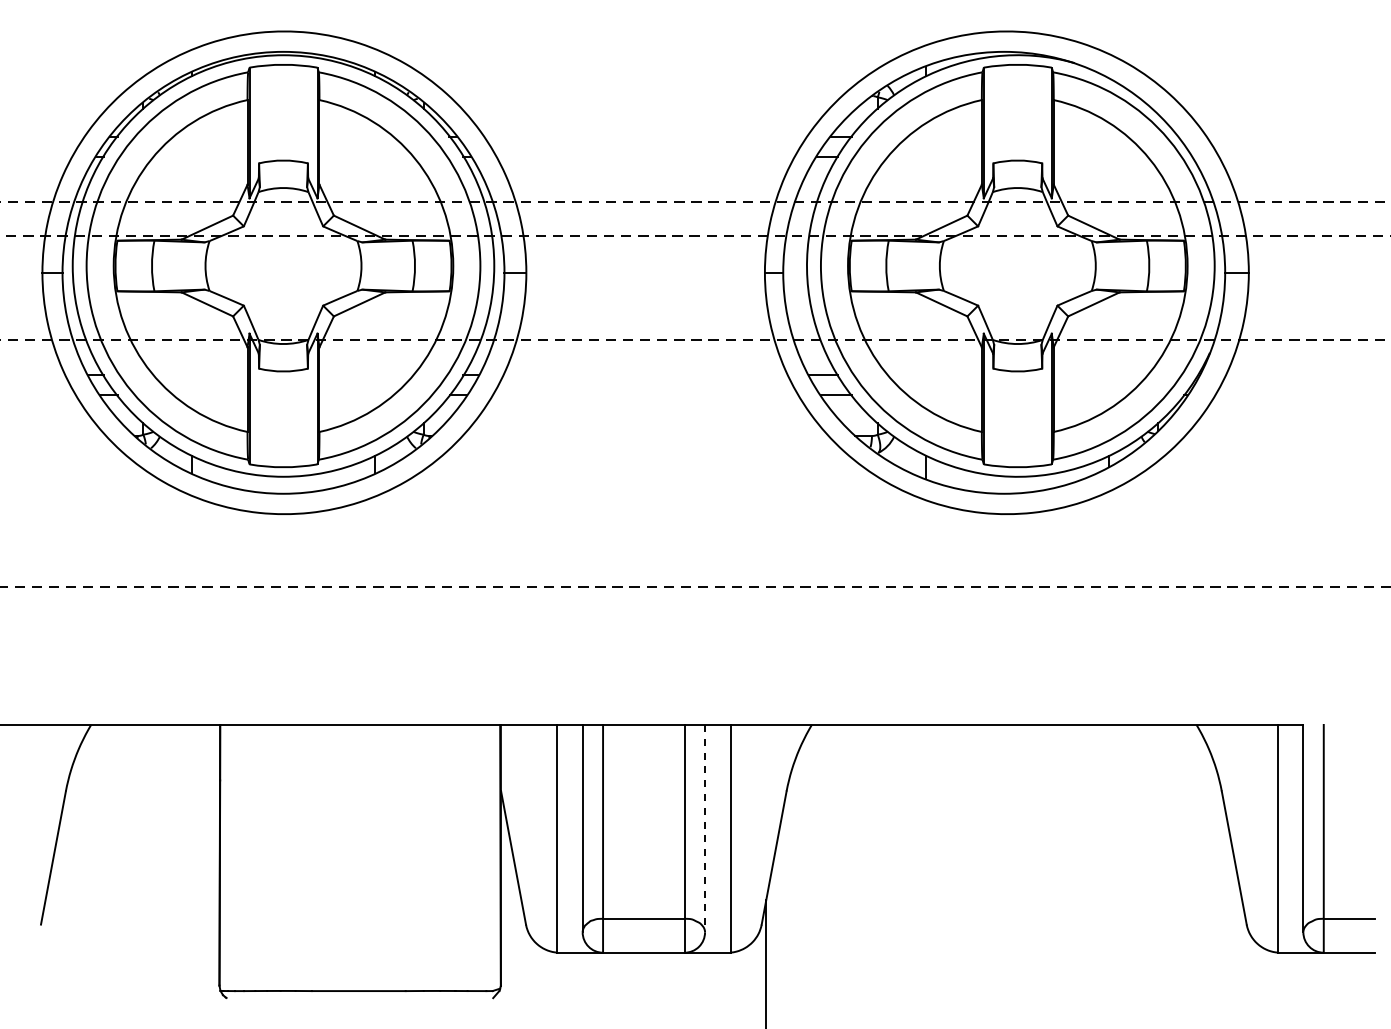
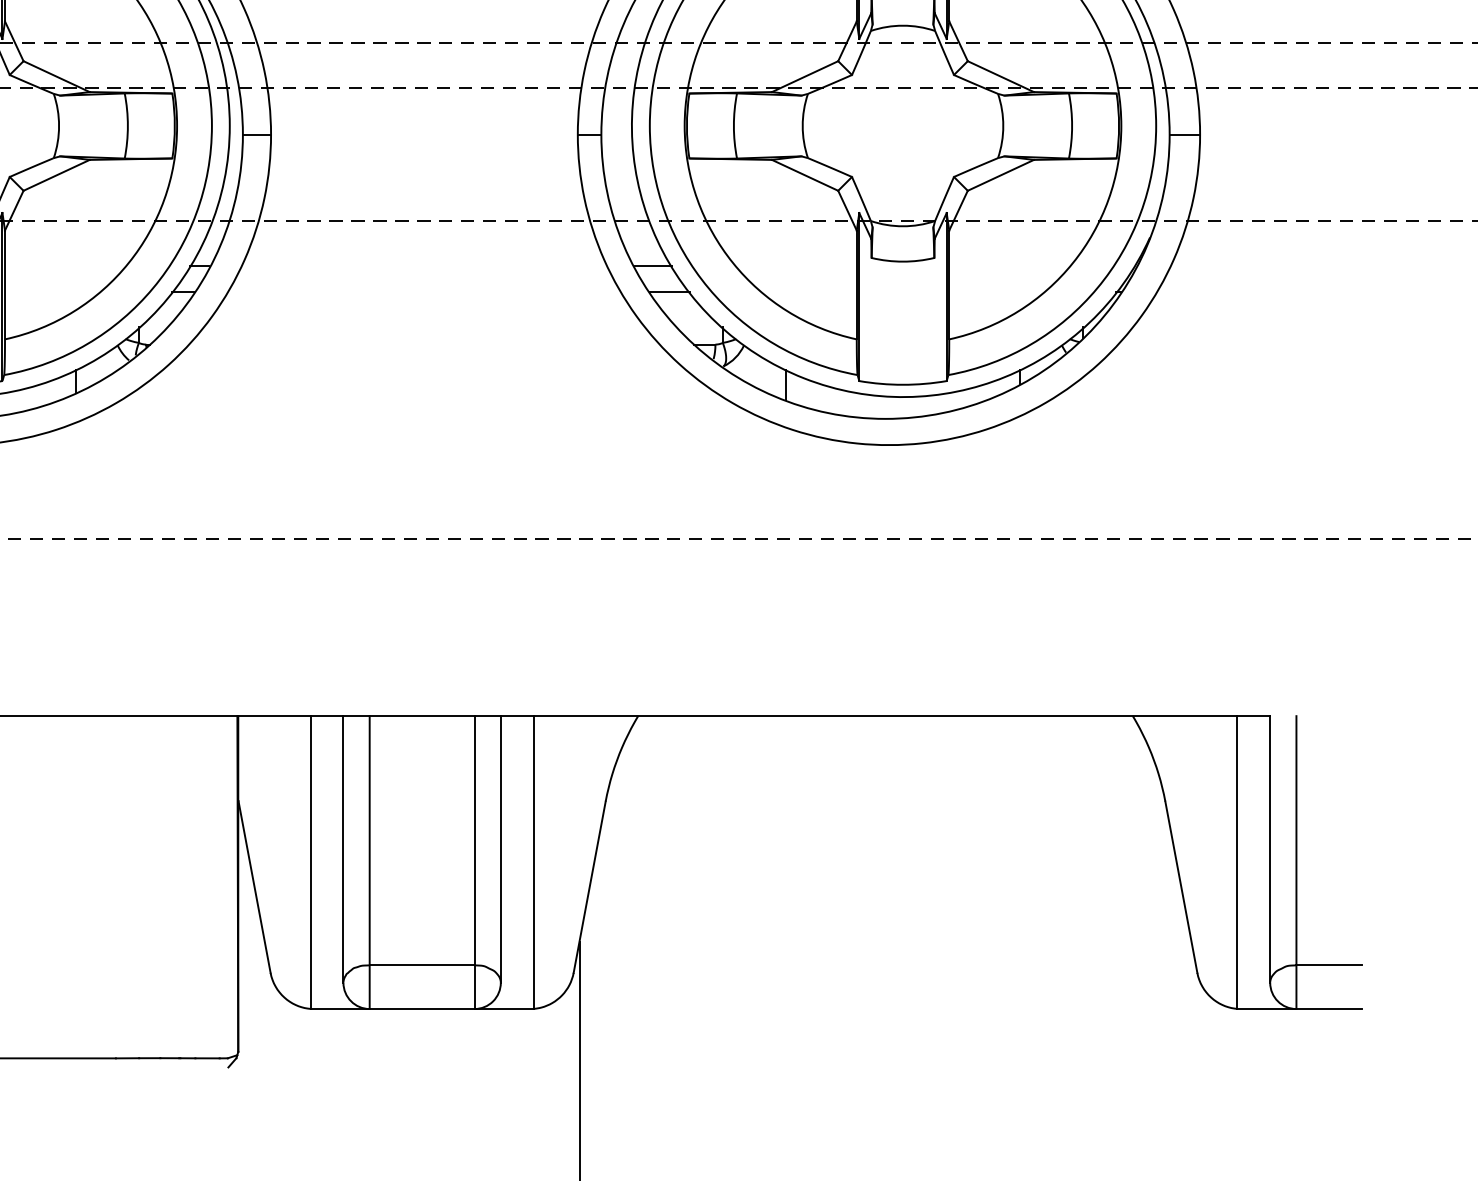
line: (705, 828) -> (501, 849), dashed -> solid

